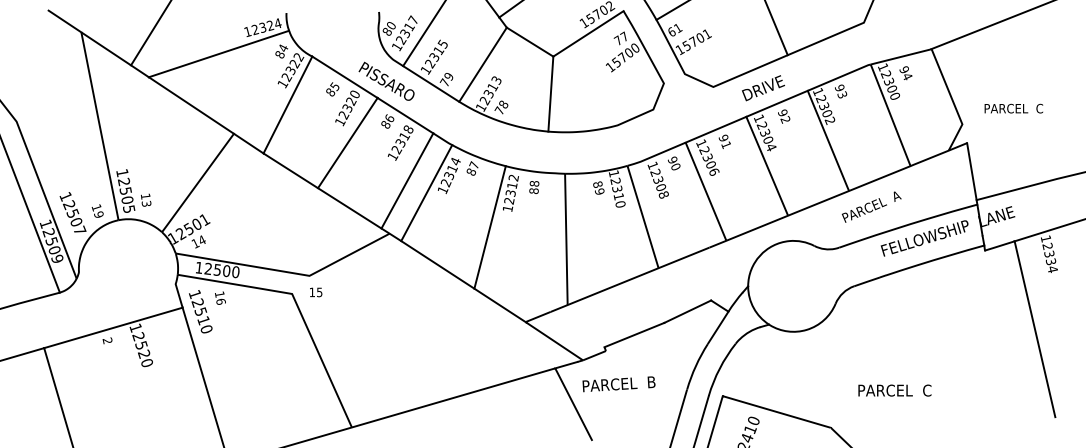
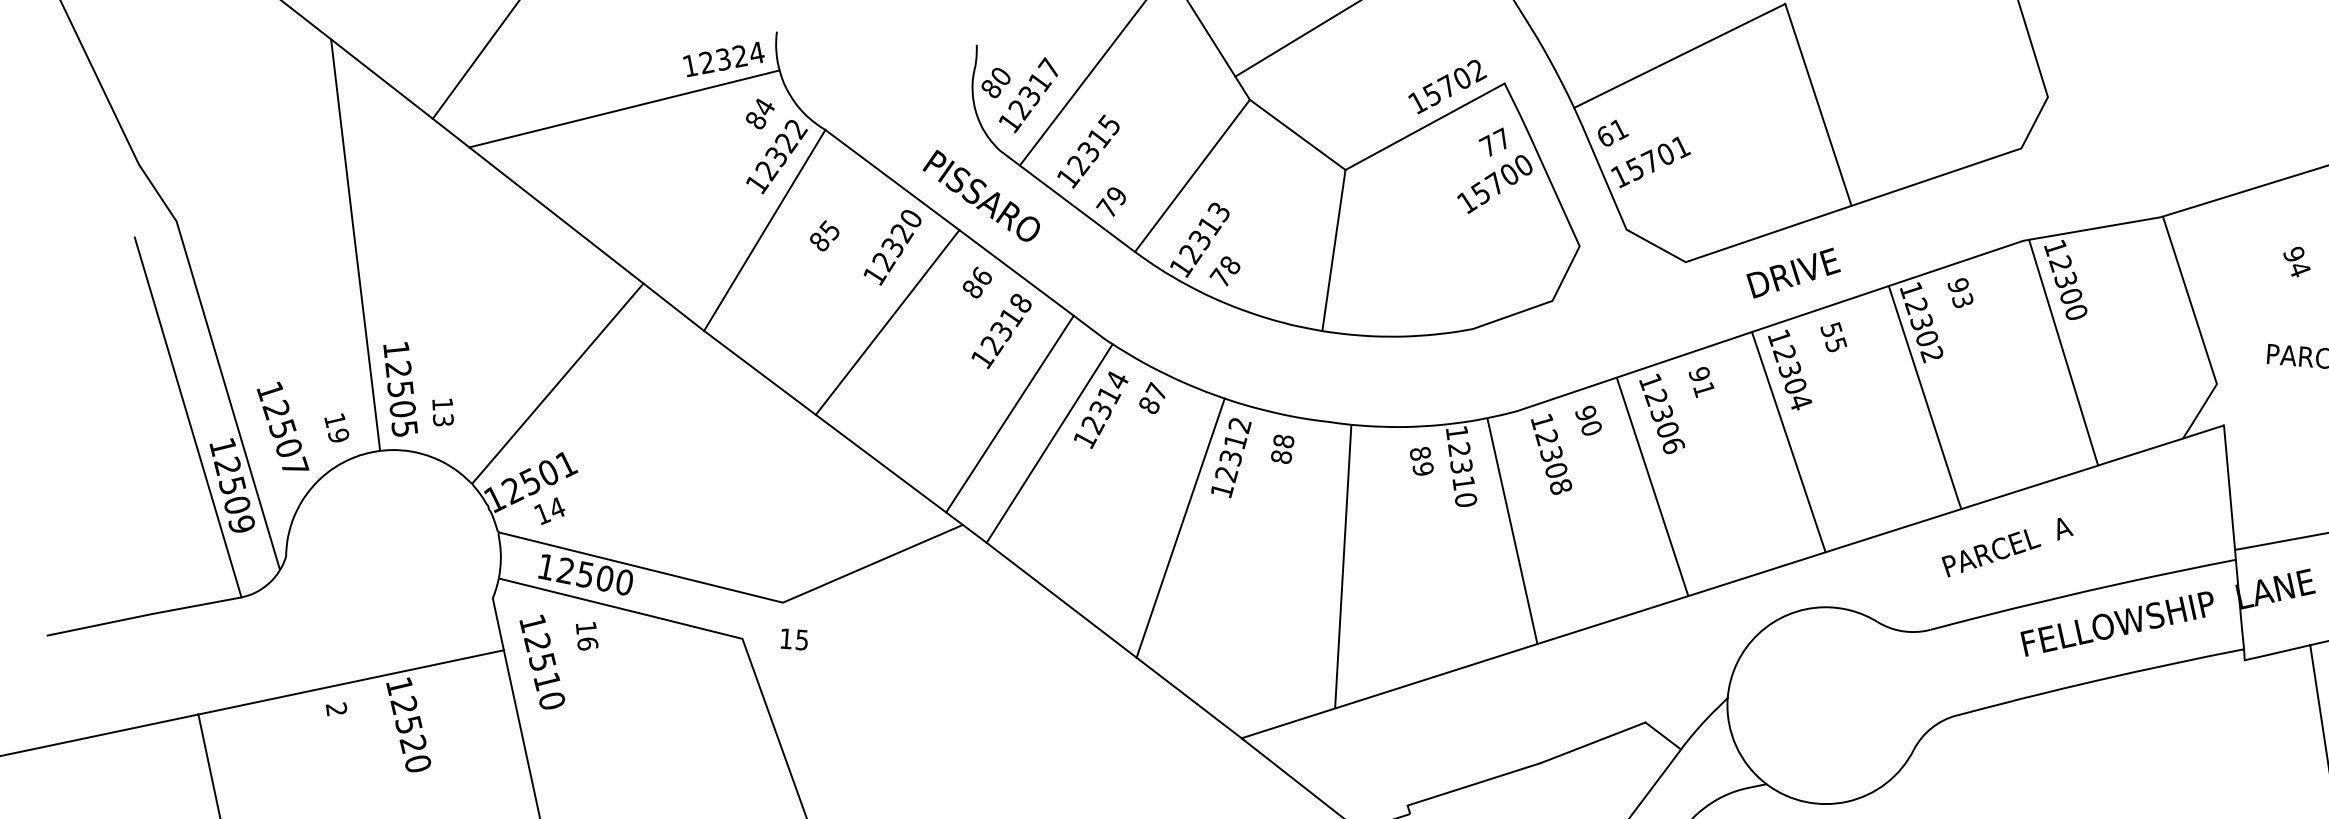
text: (905, 73) -> (2295, 262), moved
text: (332, 89) -> (824, 236), moved
text: (783, 116) -> (1832, 337), 92 -> 55

